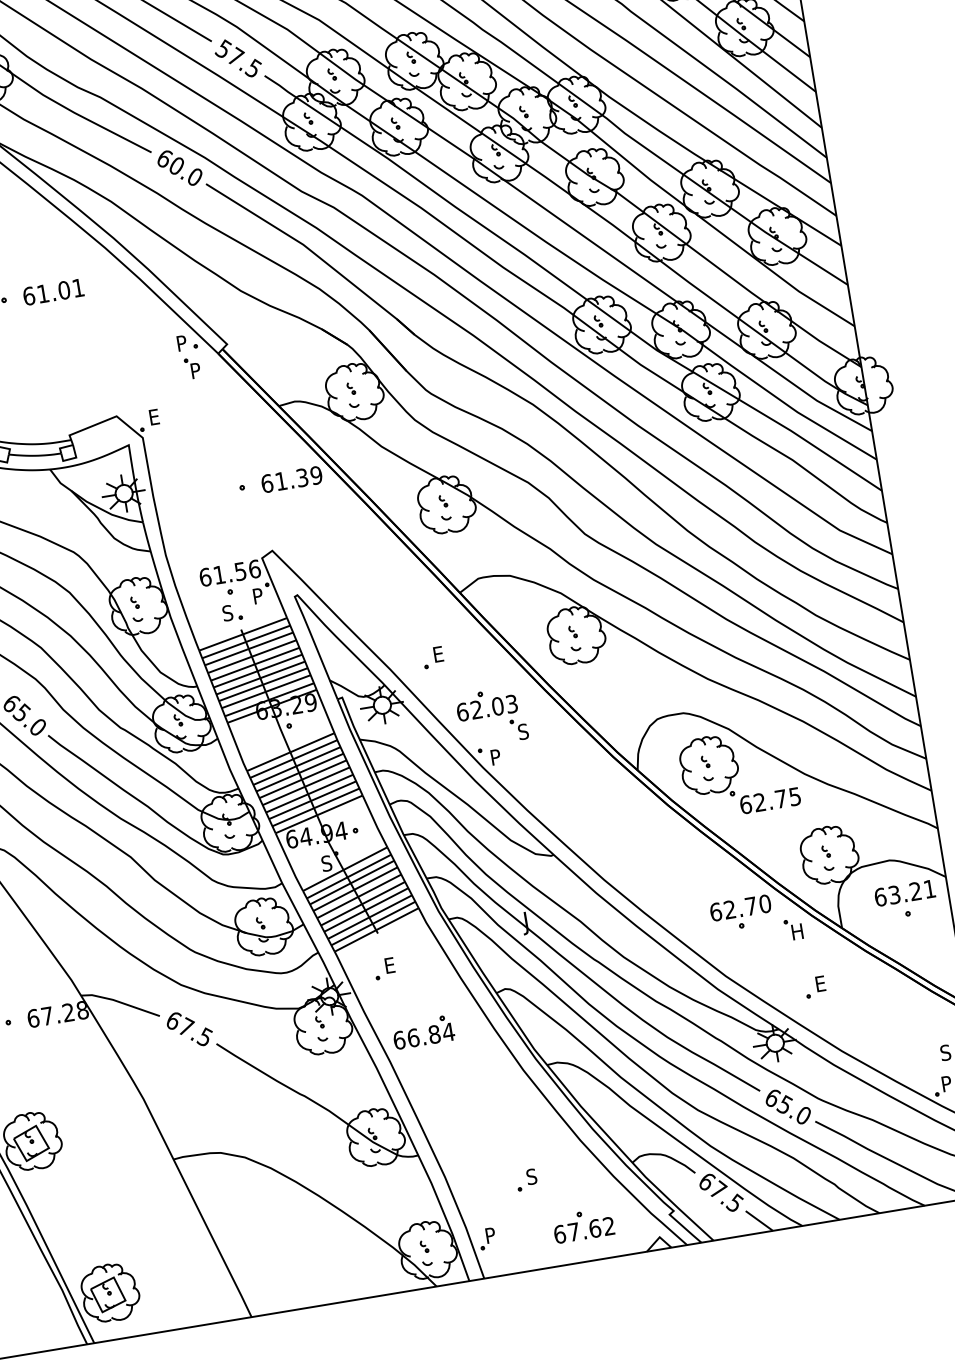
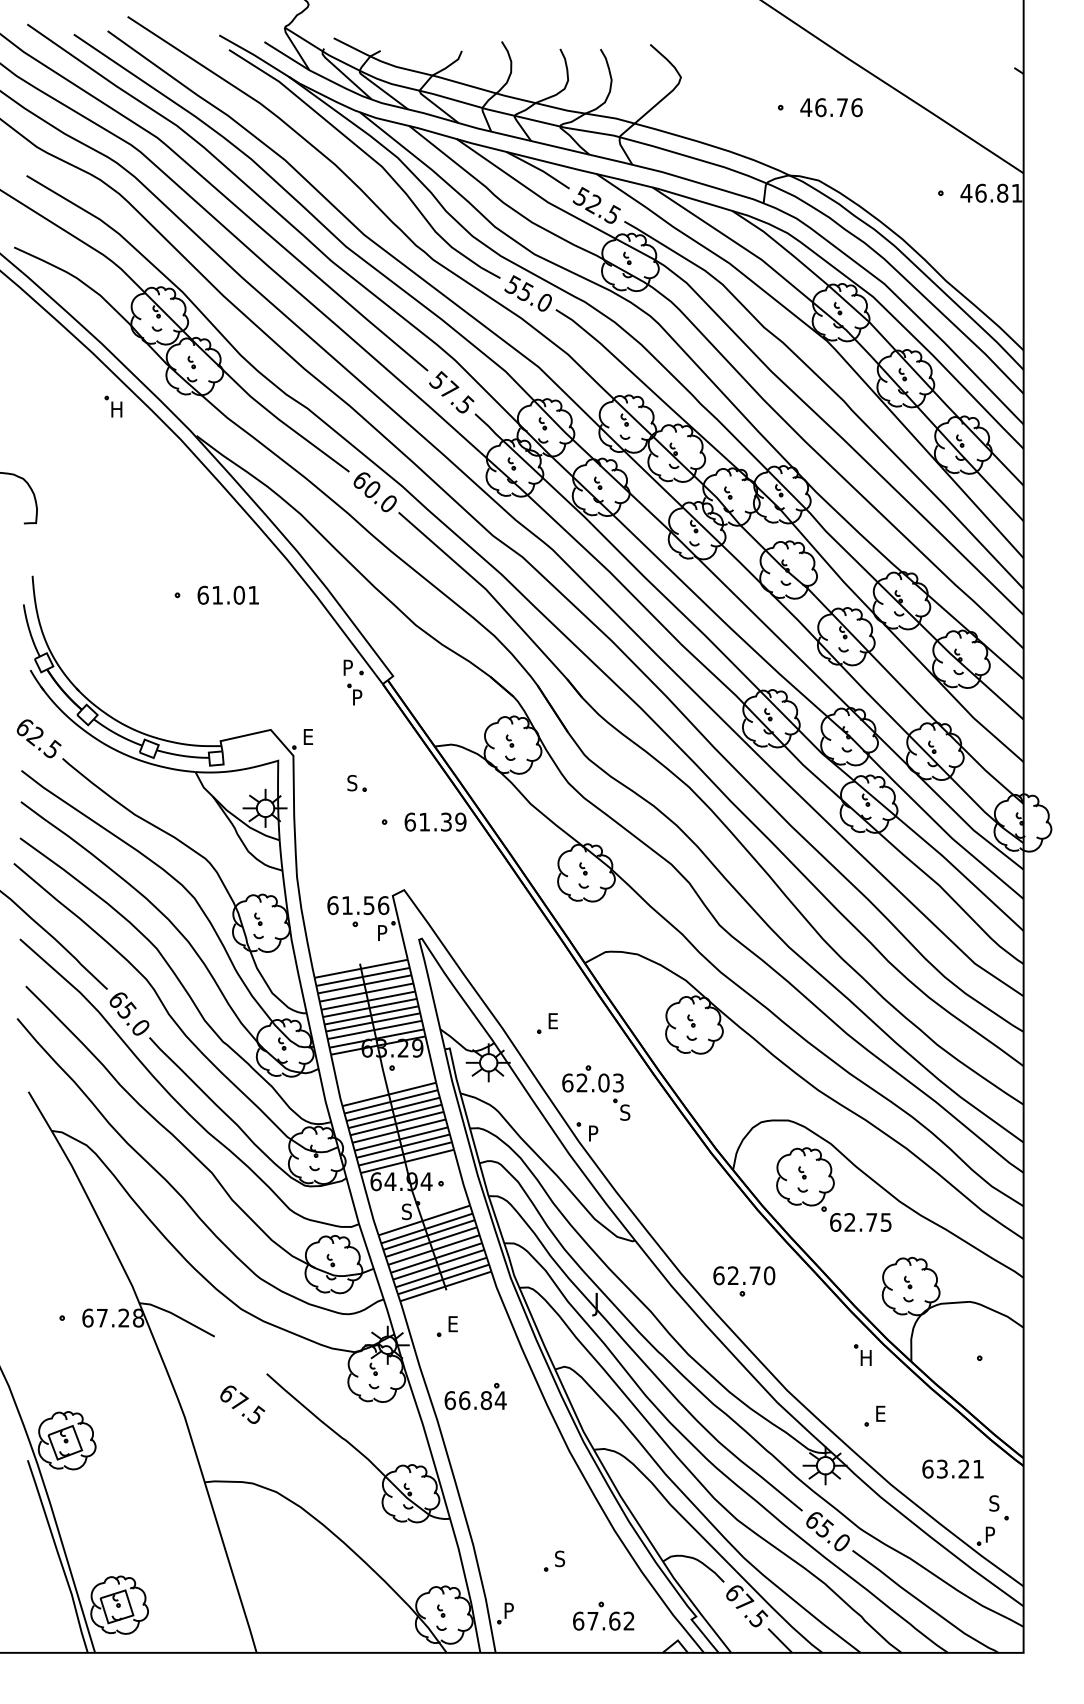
part: (231, 612) -> (356, 783), moved
text: (904, 892) -> (952, 1468), moved
part: (741, 913) -> (744, 1281), moved
text: (189, 1028) -> (242, 1404), moved

